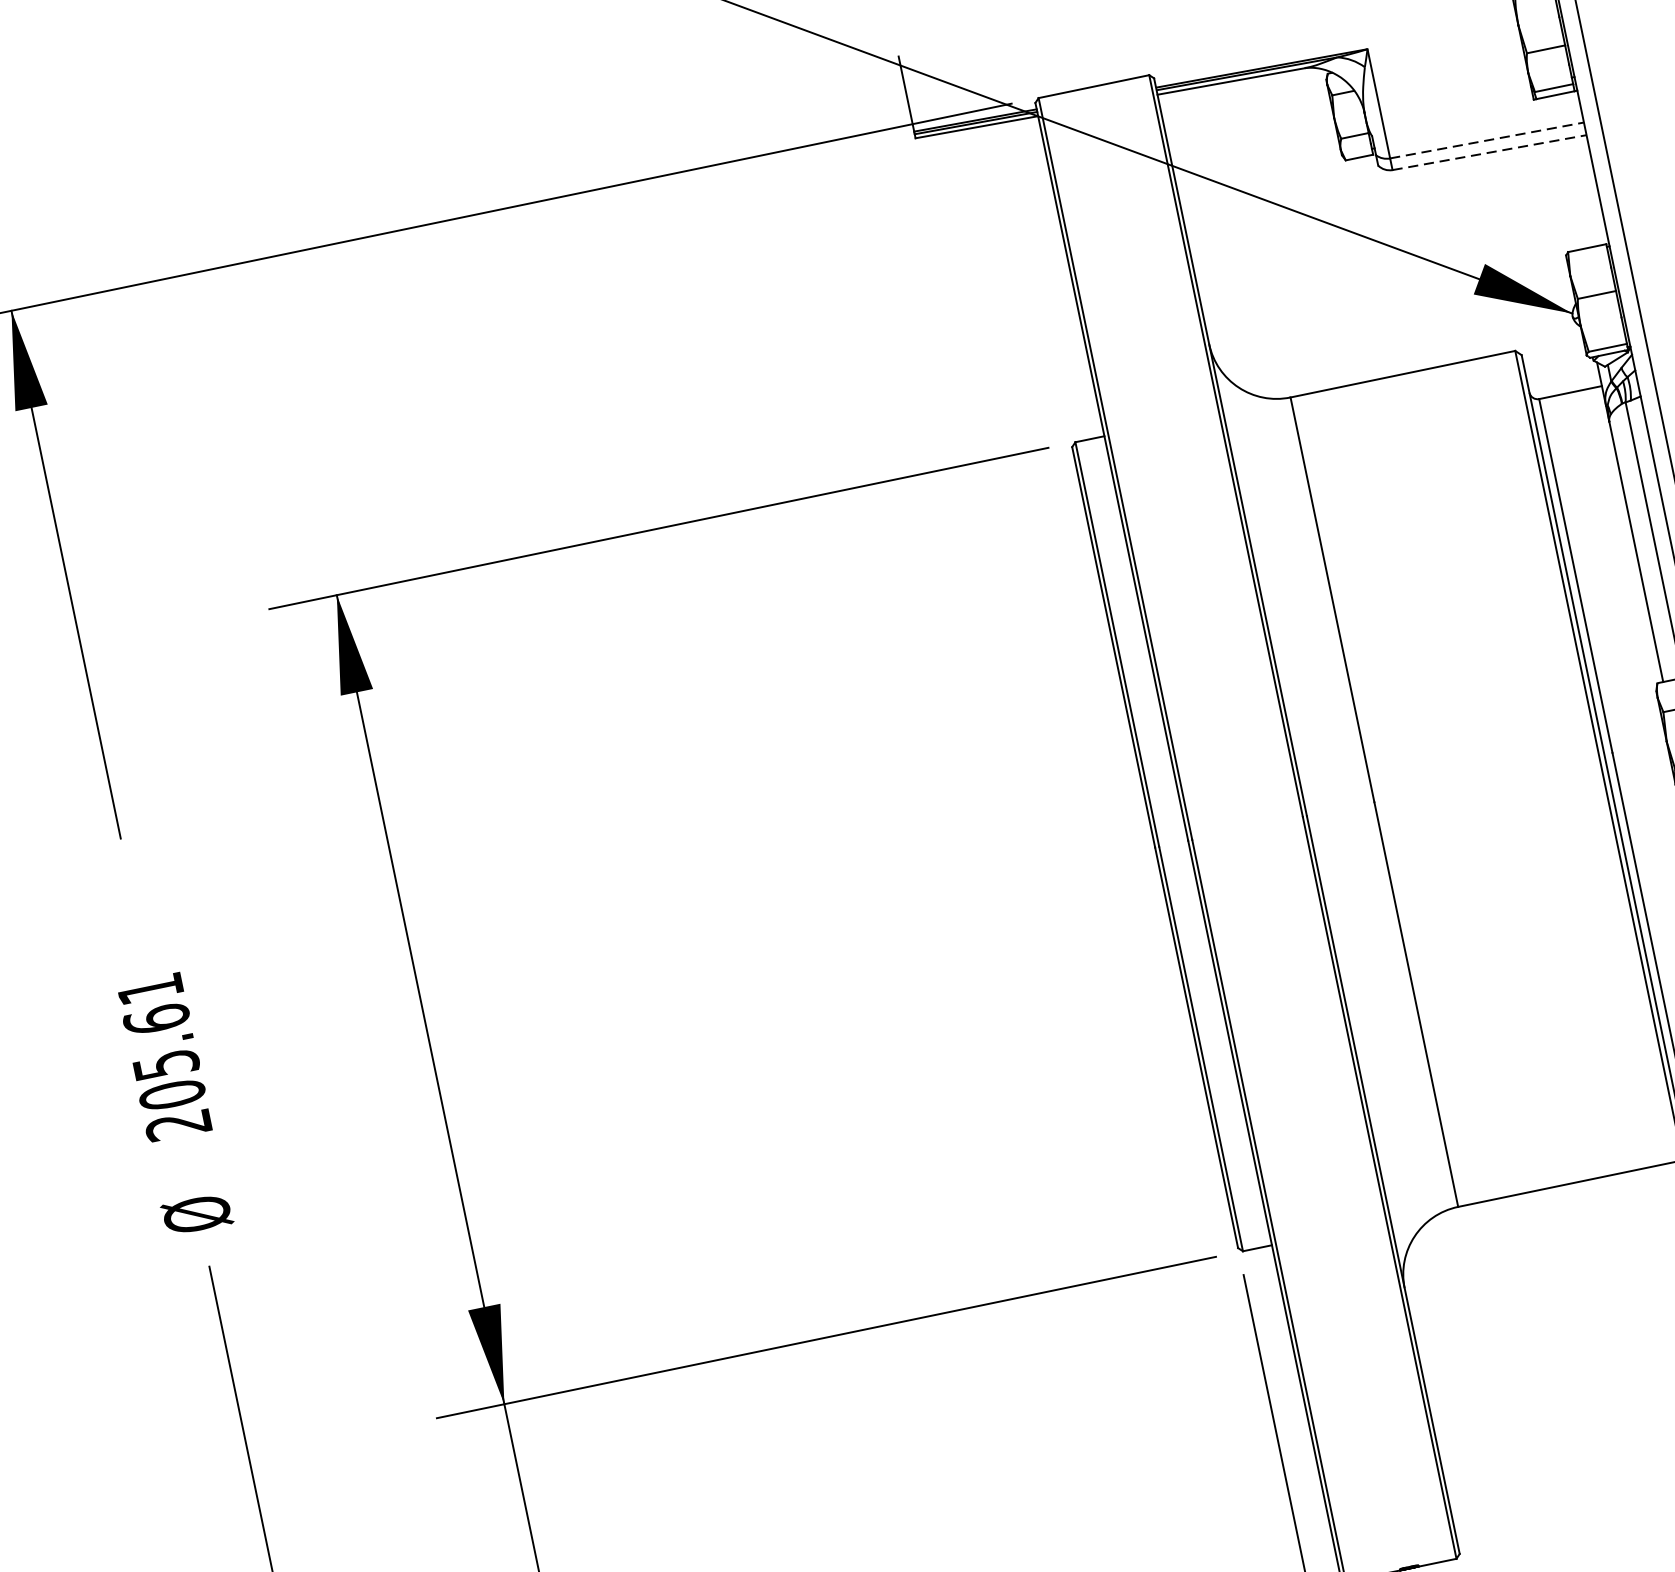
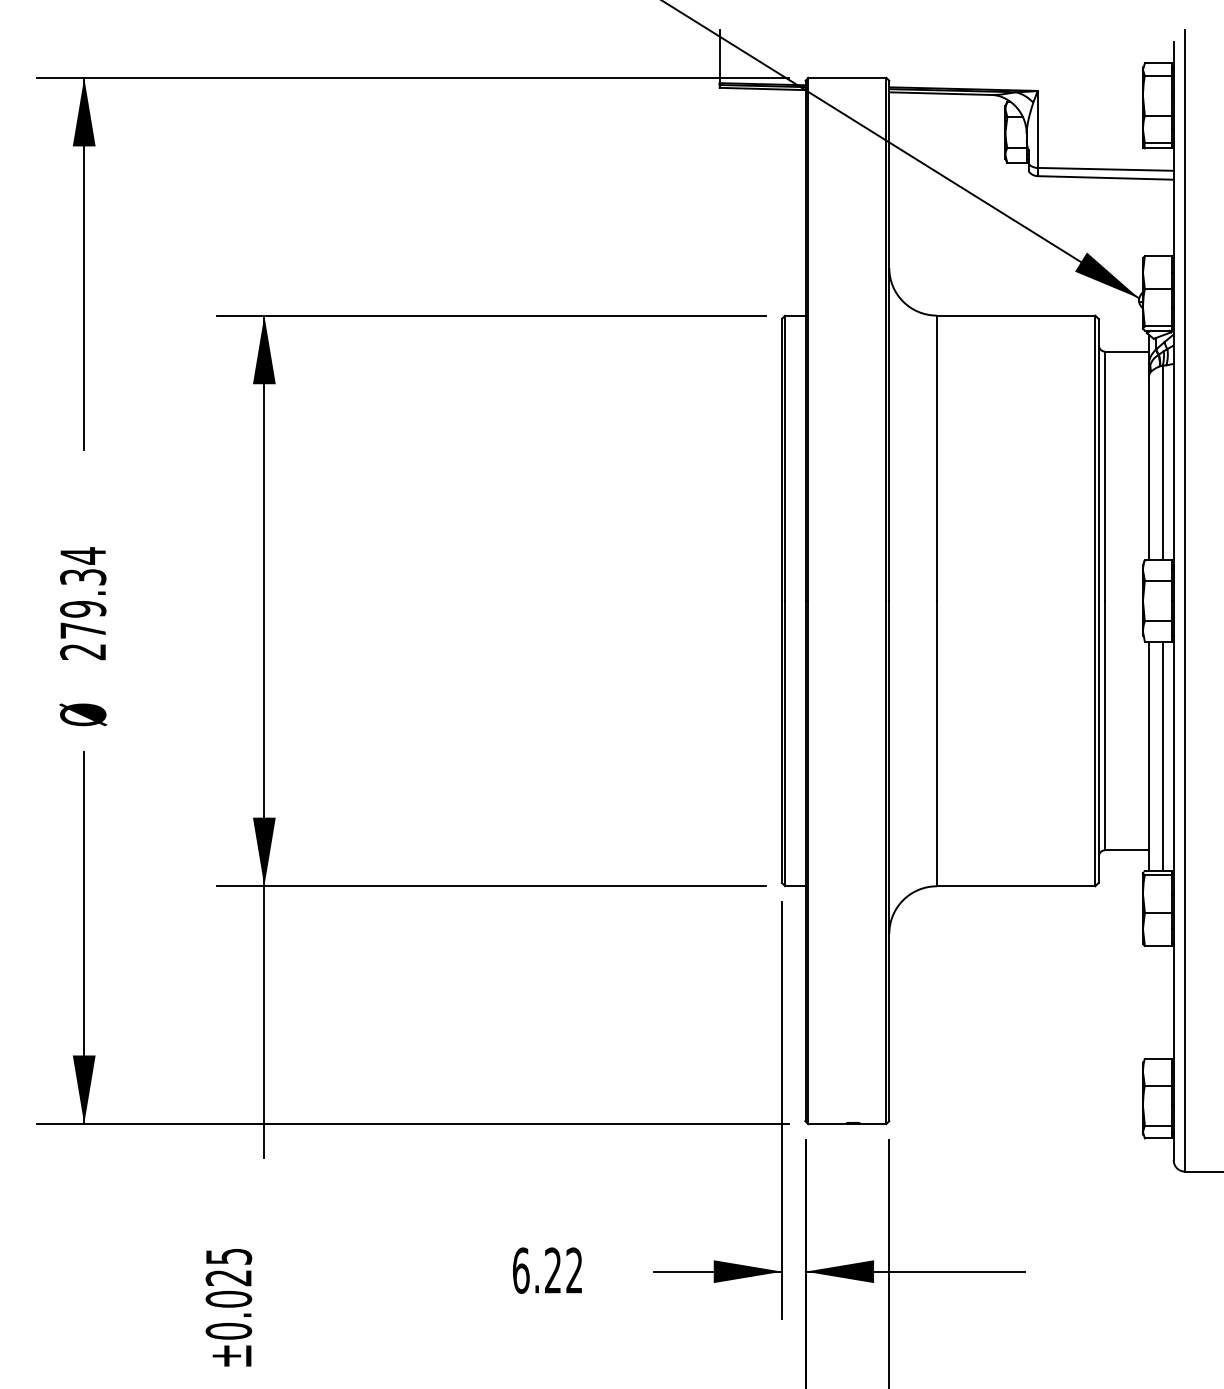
line: (1488, 140) -> (1106, 169), dashed -> solid
line: (1490, 151) -> (1106, 177), dashed -> solid
text: (161, 1040) -> (83, 592), 205.61 -> 279.34

